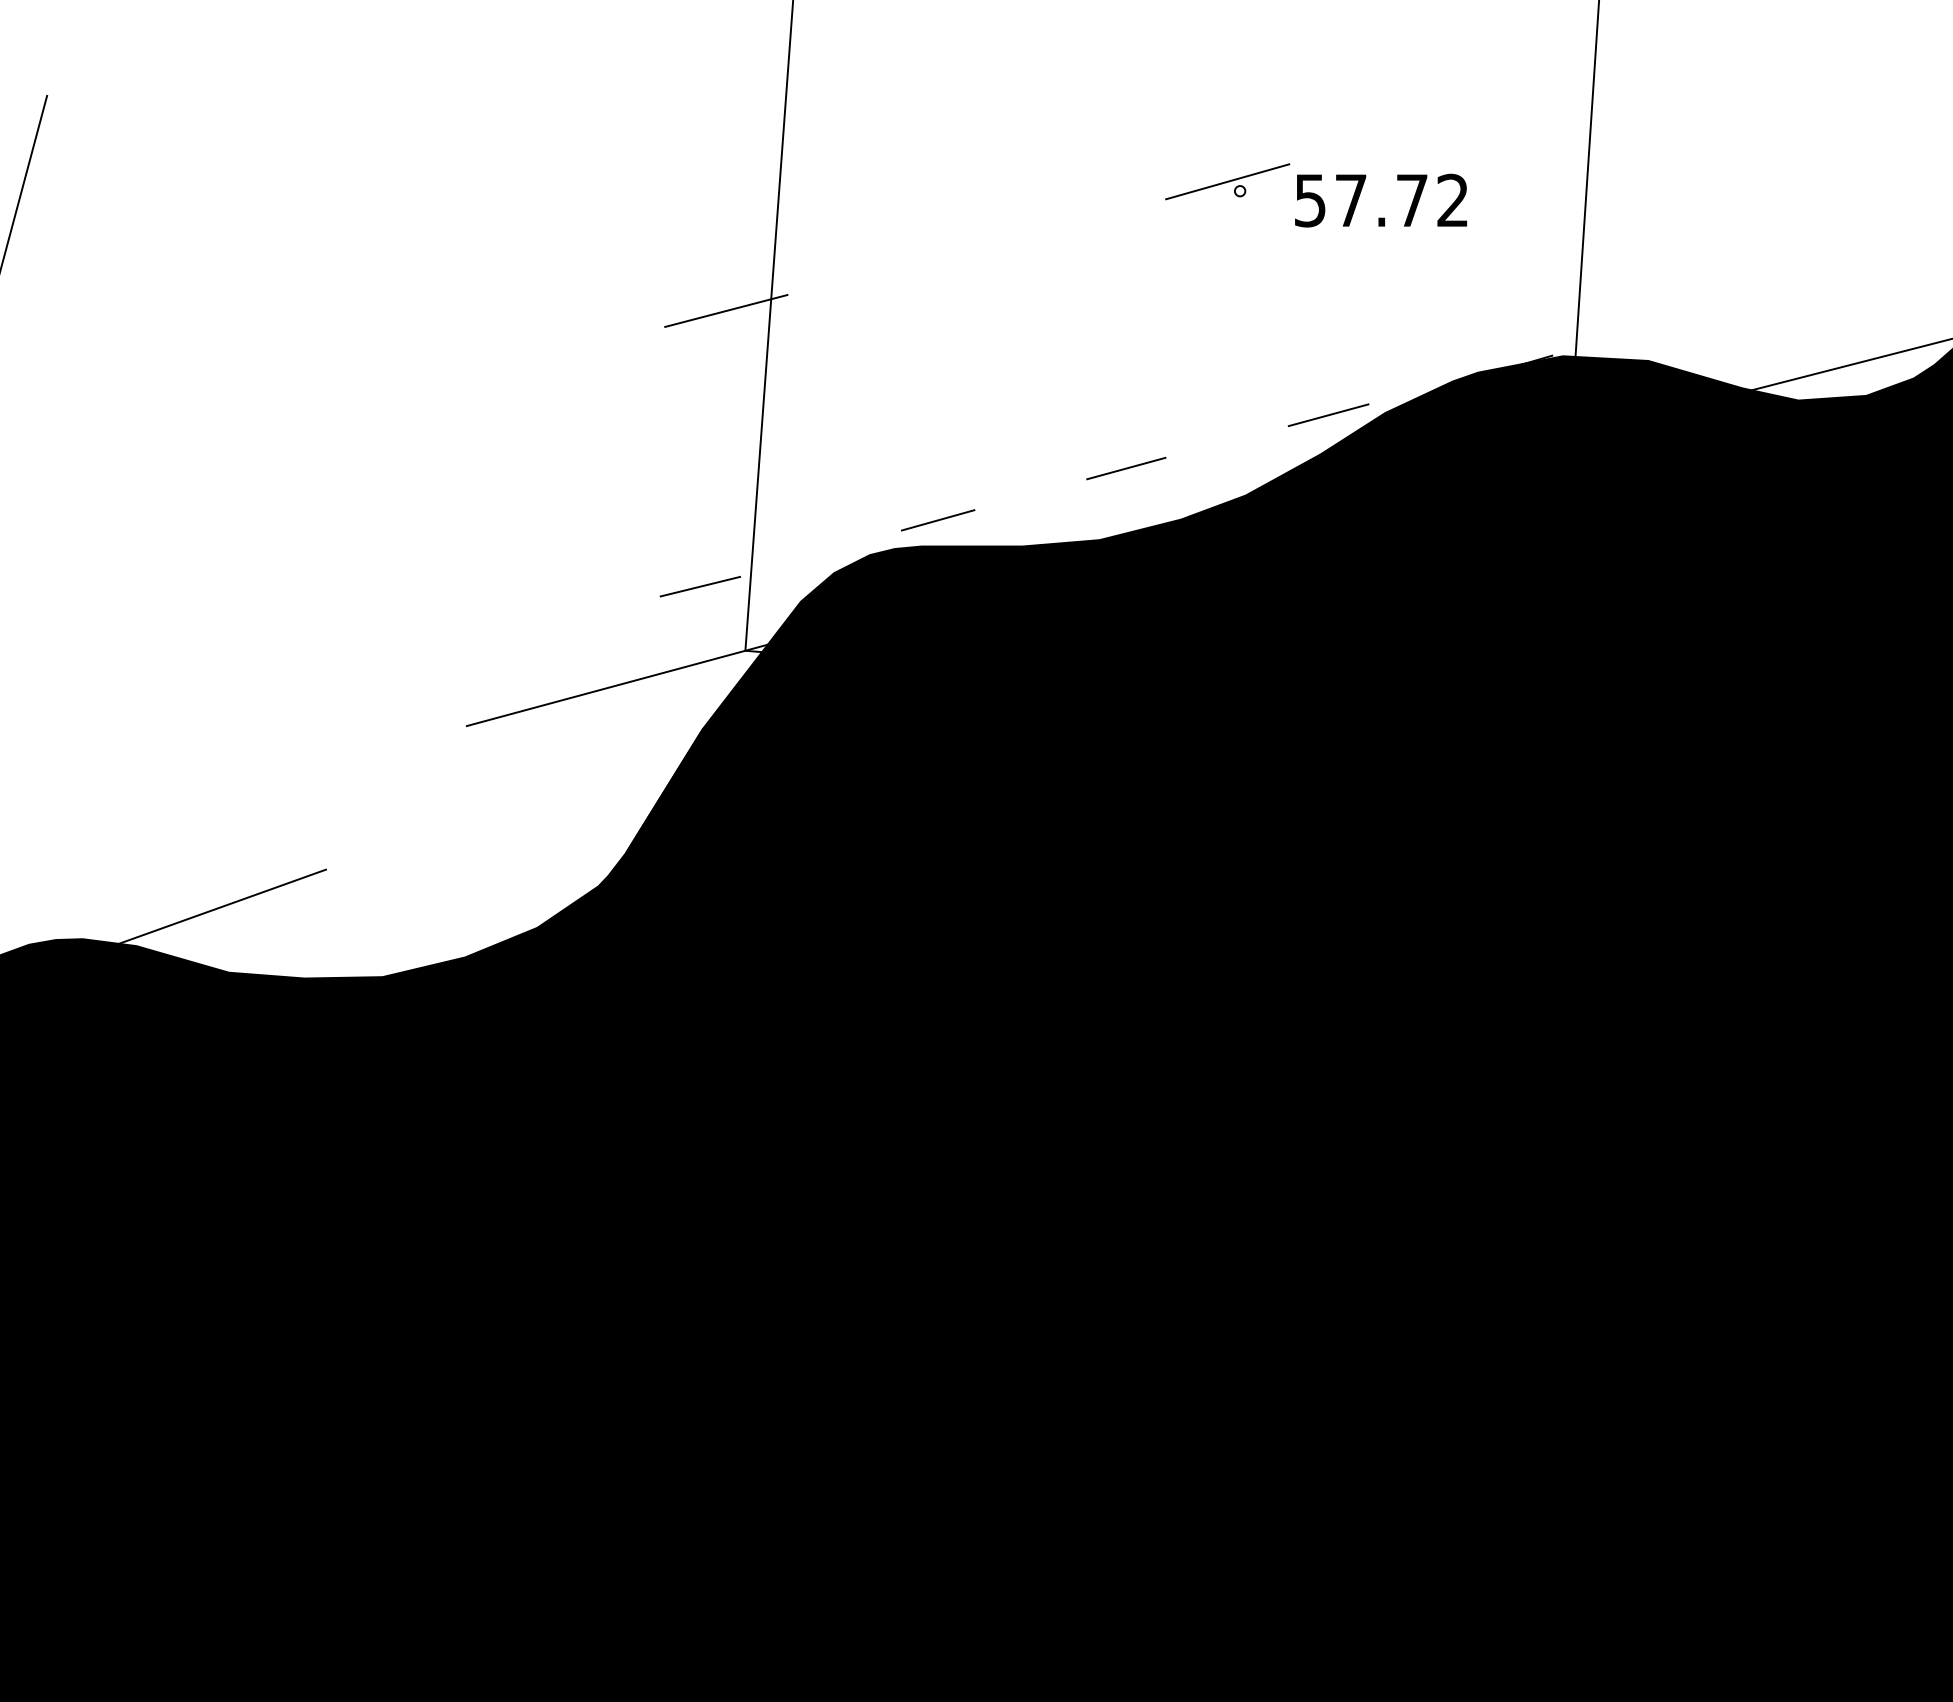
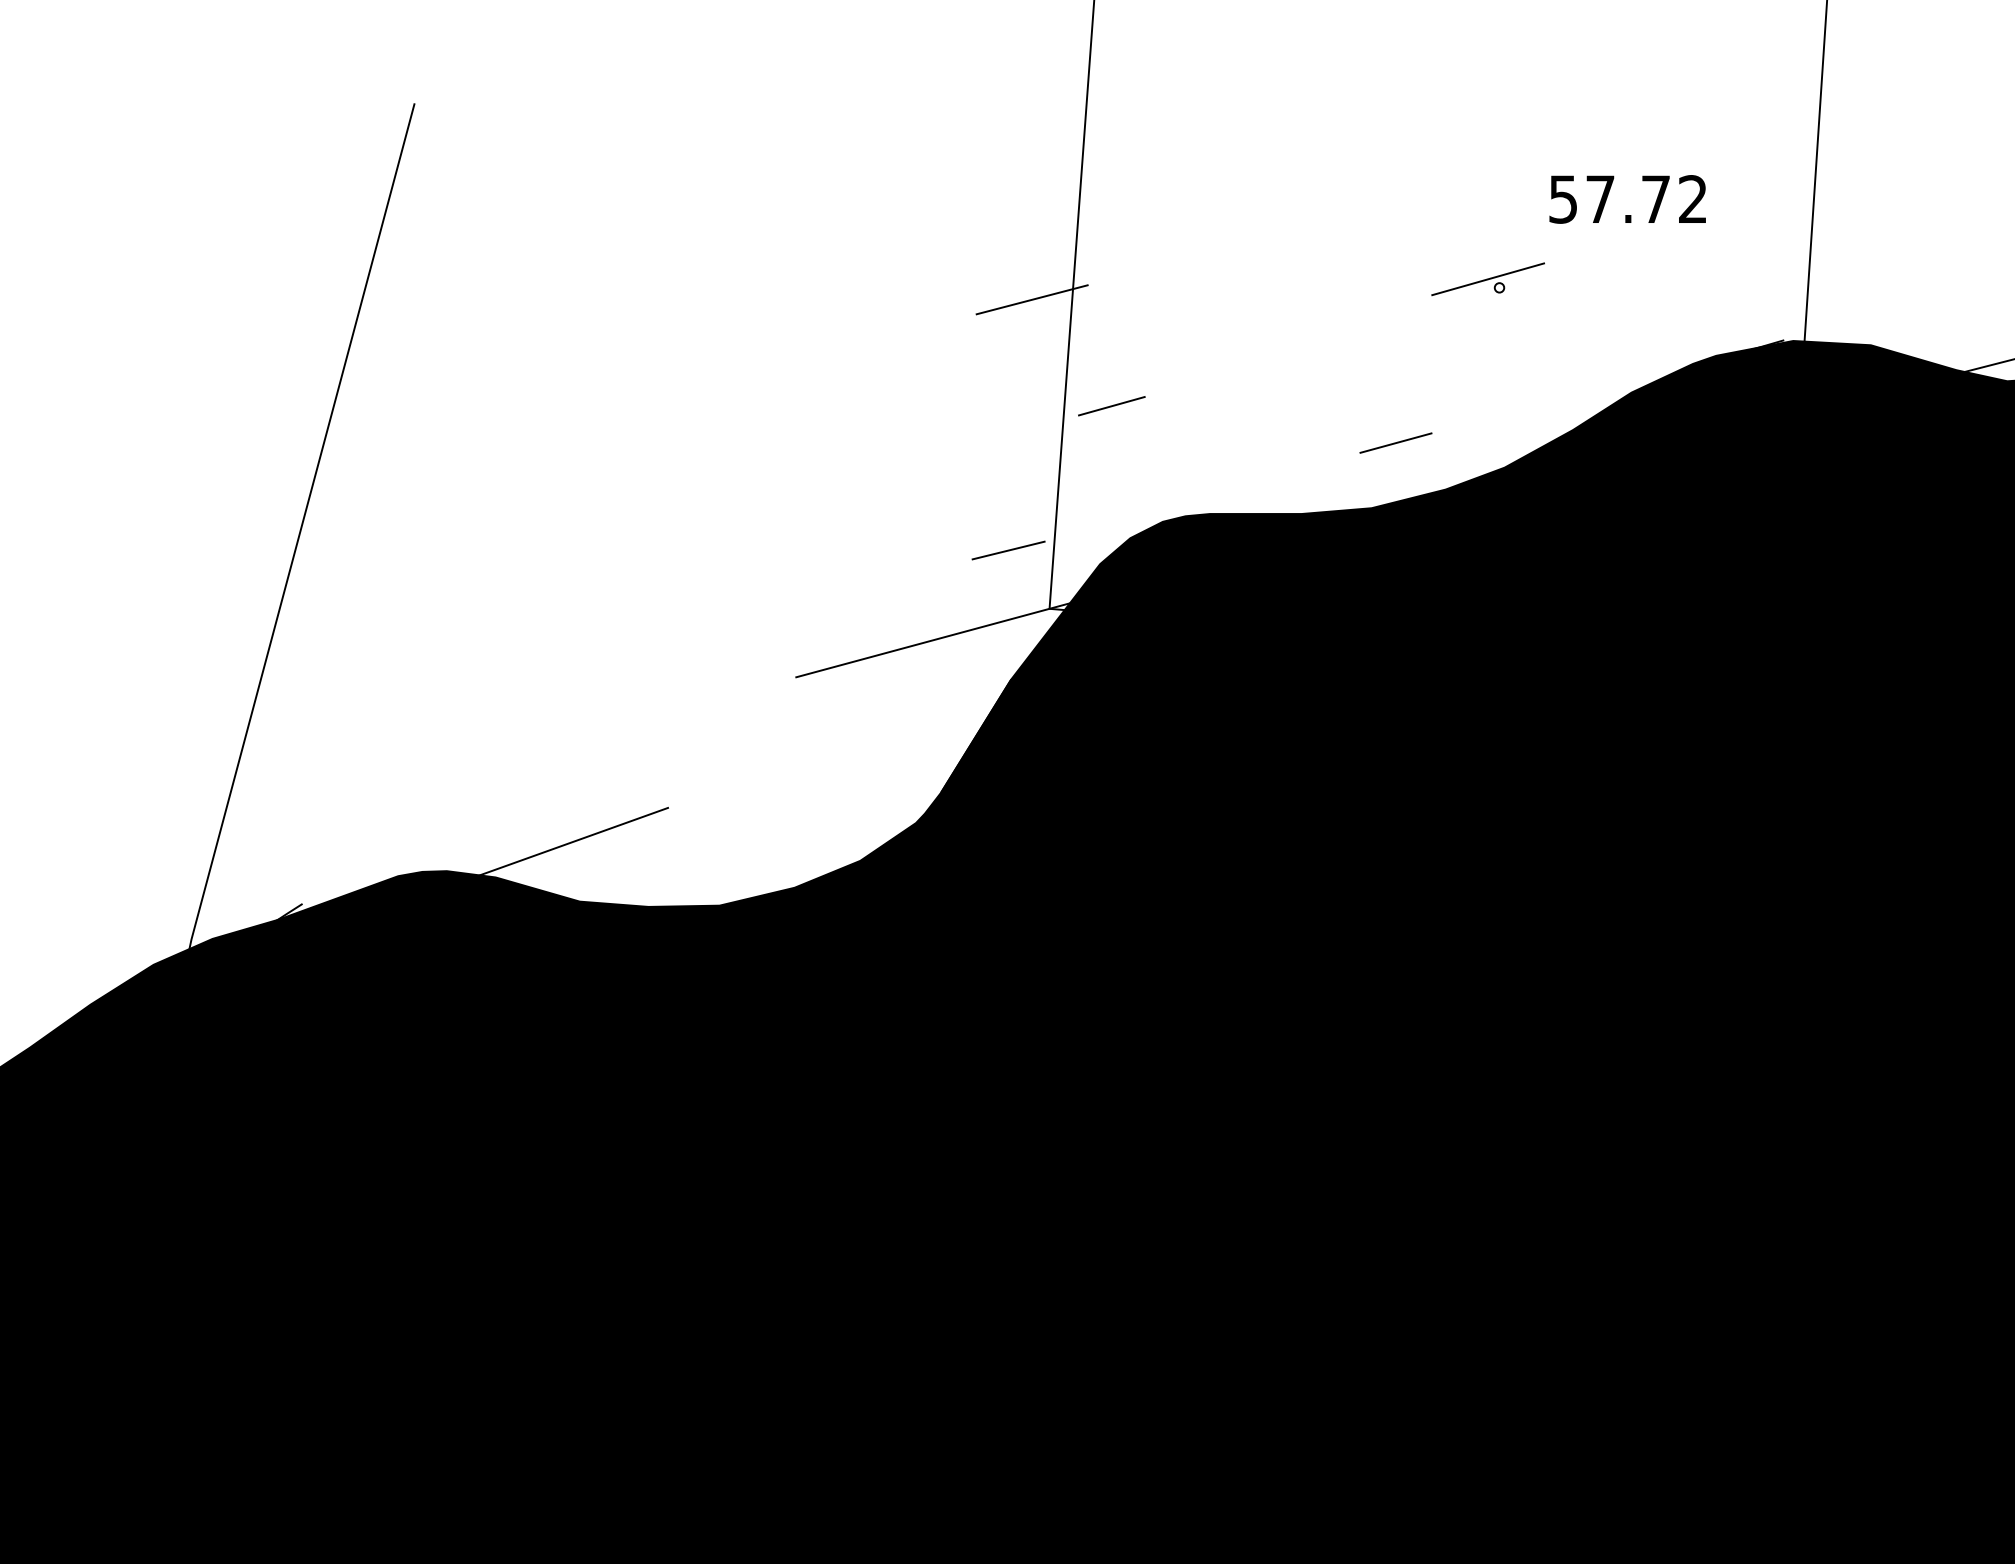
part: (1226, 182) -> (1487, 279), moved
line: (1328, 415) -> (1579, 394), removed
line: (937, 520) -> (1111, 406), moved

